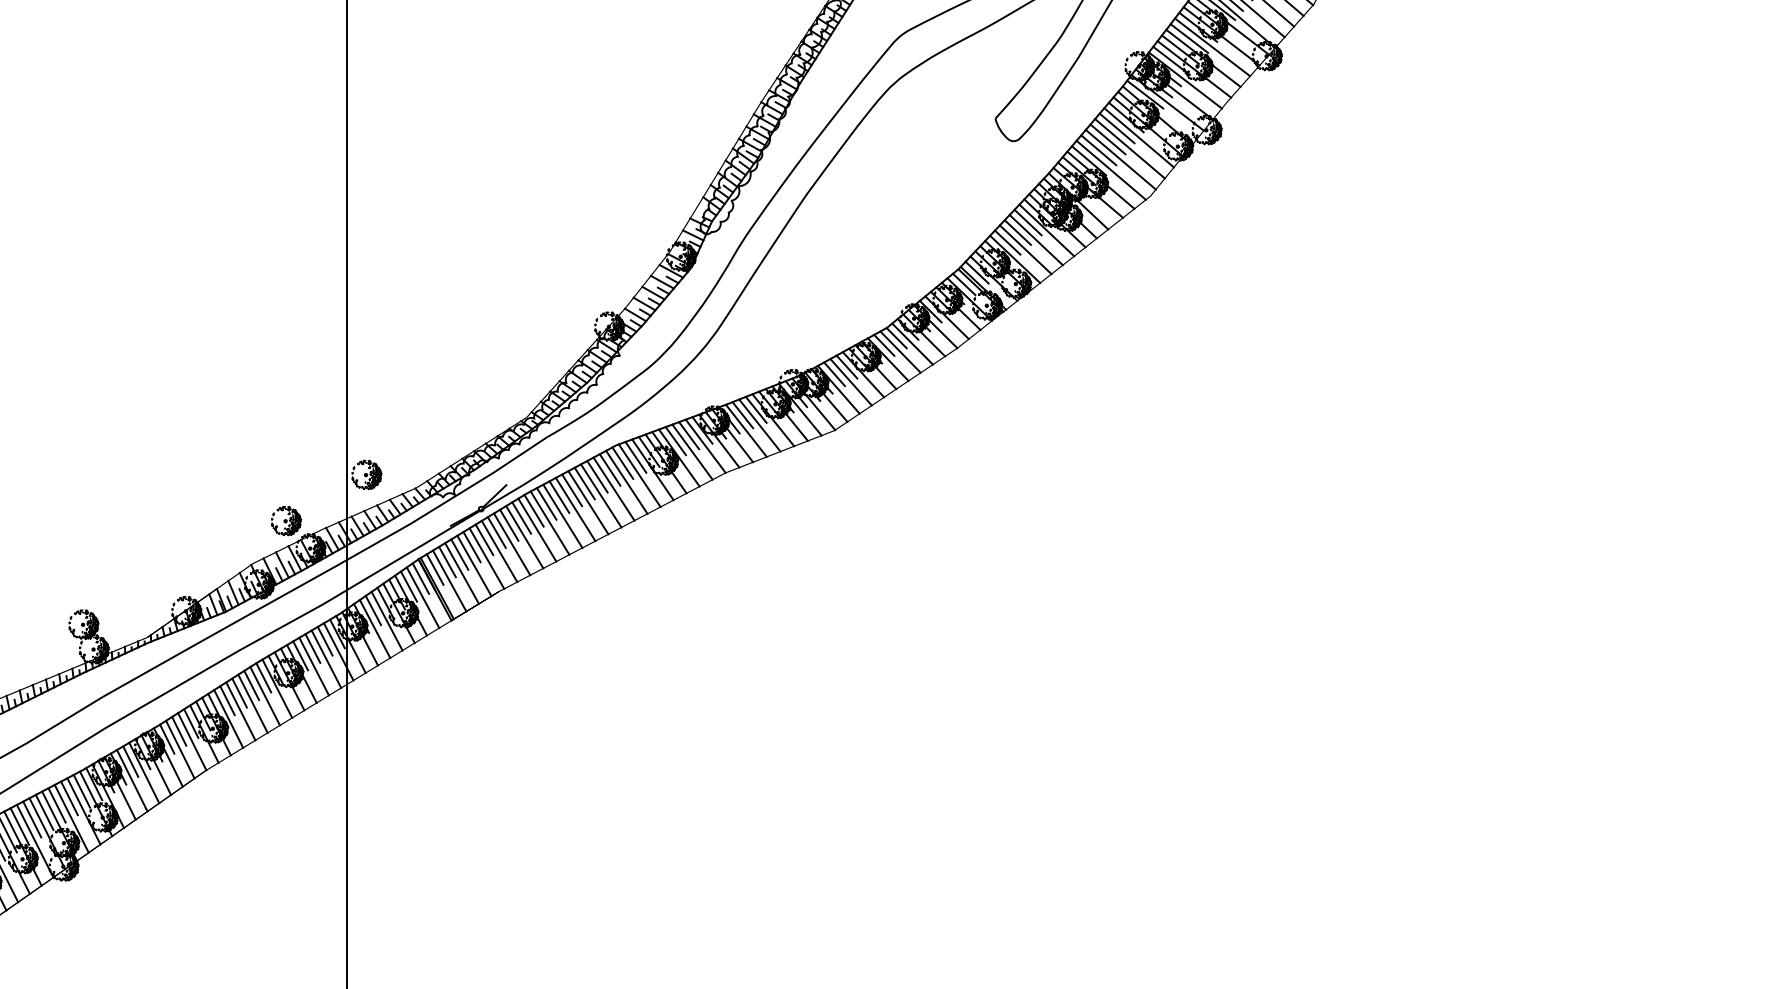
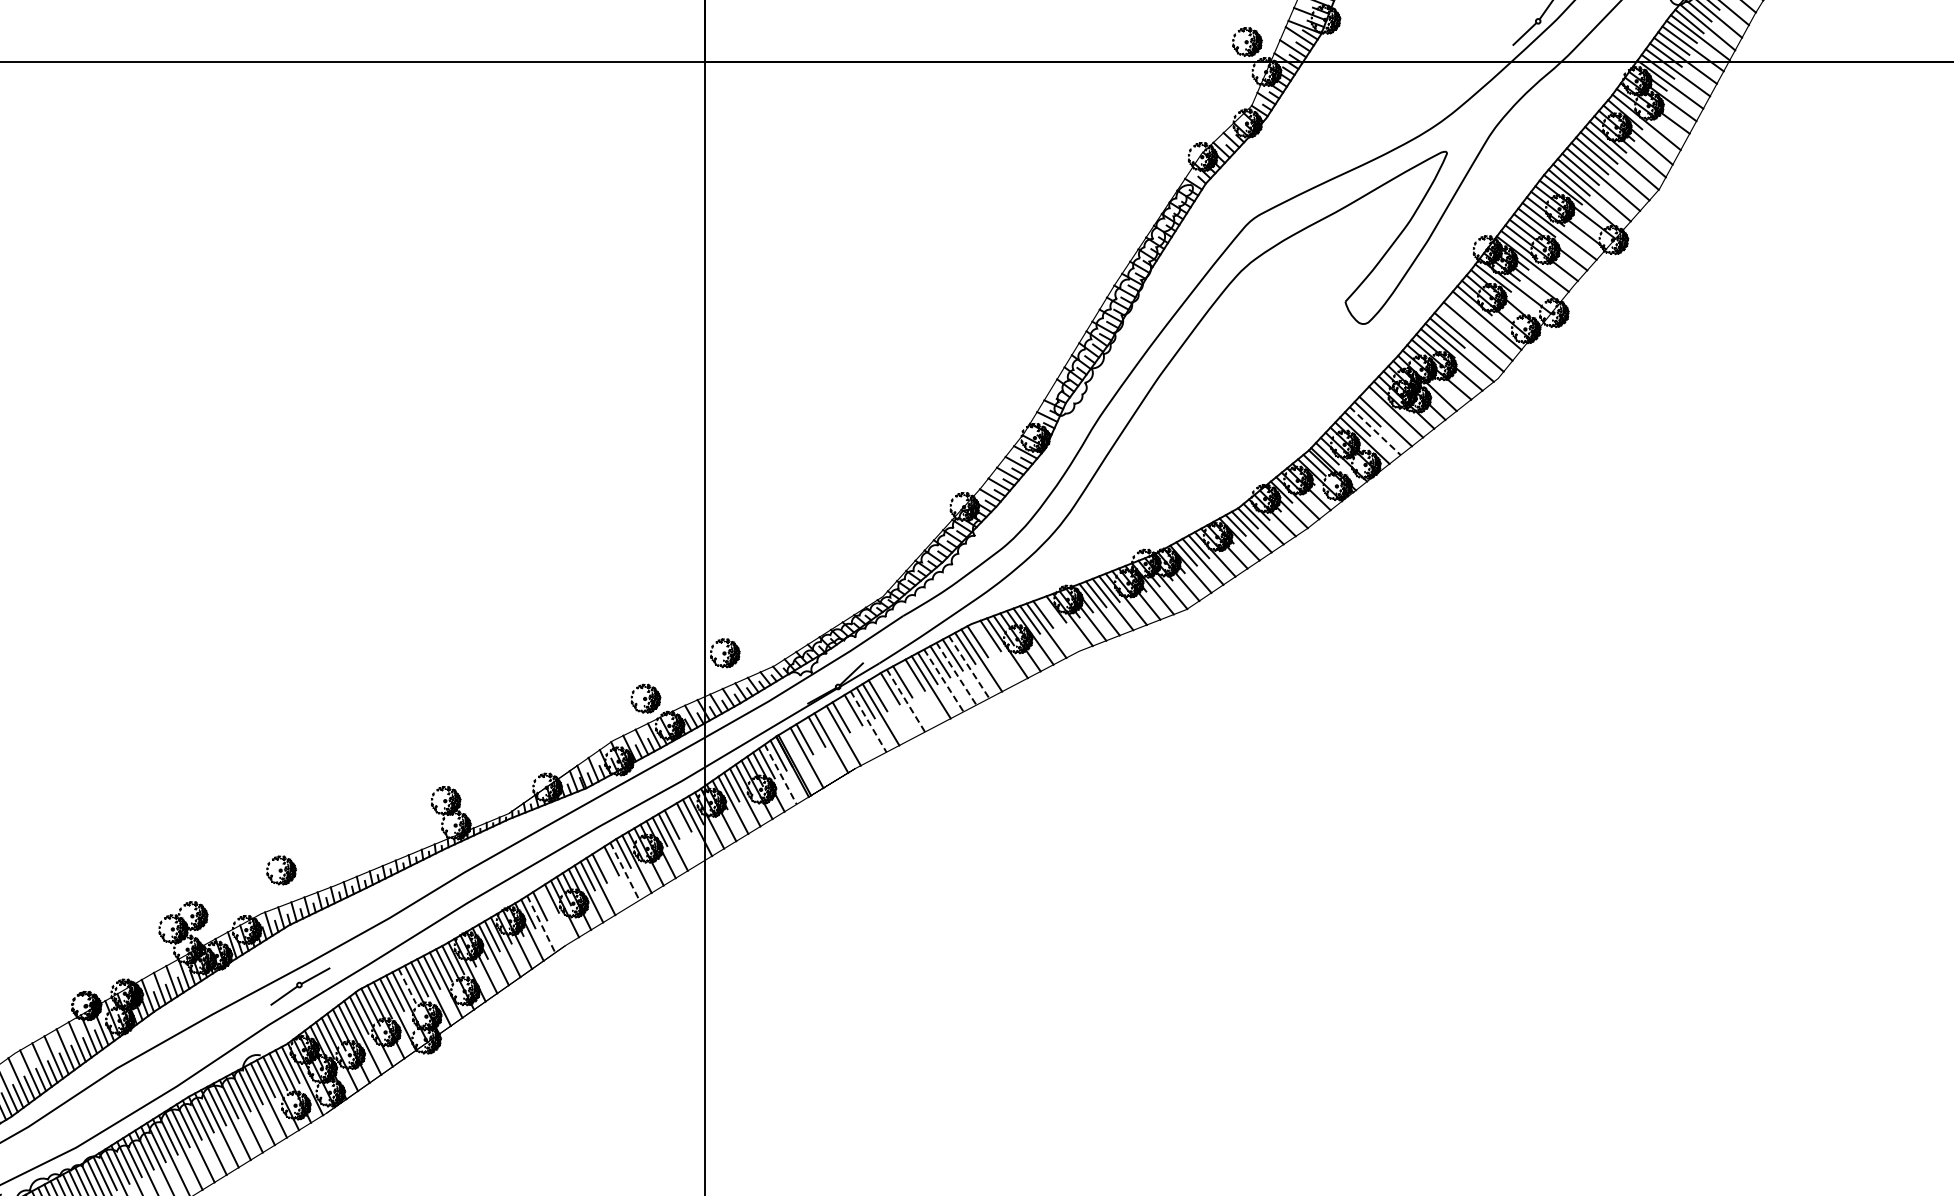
line: (1117, 128) -> (1465, 311), removed
line: (1108, 138) -> (1456, 321), removed
line: (1027, 221) -> (1377, 403), removed
line: (1025, 250) -> (1375, 431), solid -> dashed
line: (705, 445) -> (1059, 624), removed
line: (639, 475) -> (994, 653), removed
line: (614, 489) -> (969, 667), solid -> dashed
line: (601, 496) -> (956, 674), solid -> dashed
line: (588, 502) -> (943, 680), solid -> dashed
line: (562, 515) -> (918, 693), removed
line: (550, 522) -> (906, 700), solid -> dashed
line: (537, 529) -> (893, 707), removed
line: (512, 545) -> (868, 722), solid -> dashed
line: (471, 547) -> (828, 724), removed
line: (498, 551) -> (855, 728), removed
line: (434, 569) -> (792, 746), removed
line: (461, 573) -> (818, 750), removed
line: (422, 597) -> (780, 774), solid -> dashed
line: (325, 658) -> (684, 834), removed
line: (265, 697) -> (625, 872), solid -> dashed
line: (252, 703) -> (612, 878), removed
line: (191, 741) -> (552, 916), removed
line: (180, 749) -> (541, 924), solid -> dashed
line: (44, 812) -> (407, 986), solid -> dashed

